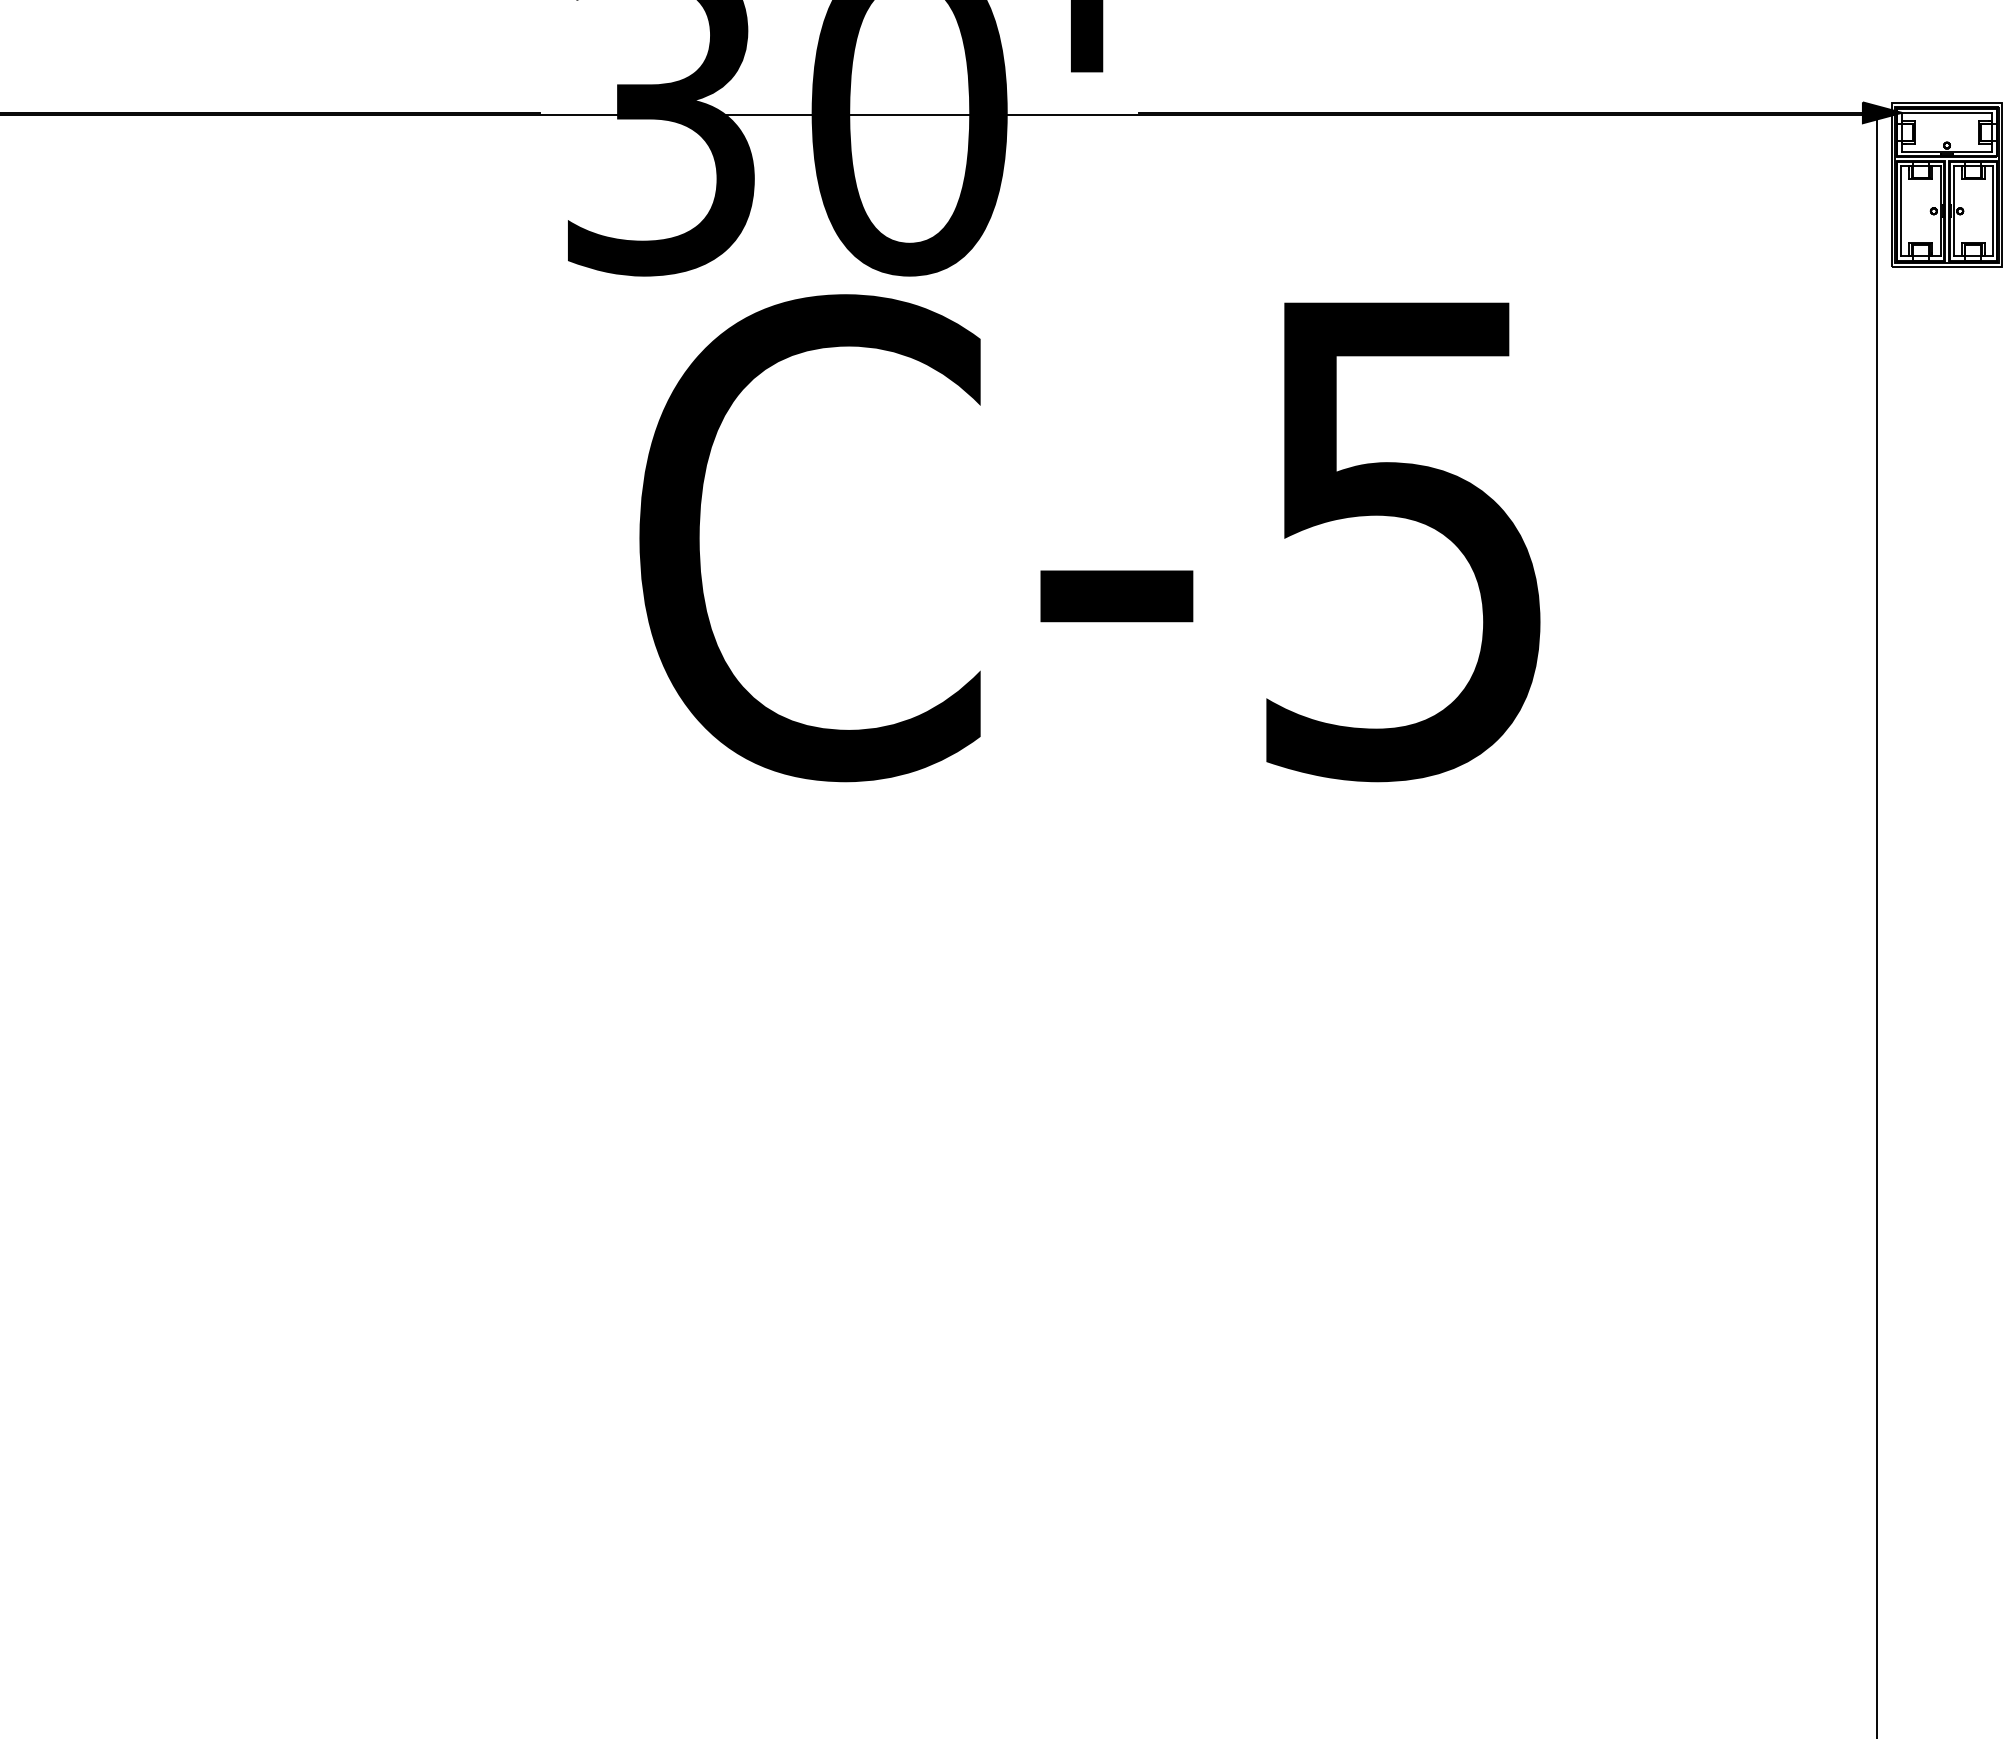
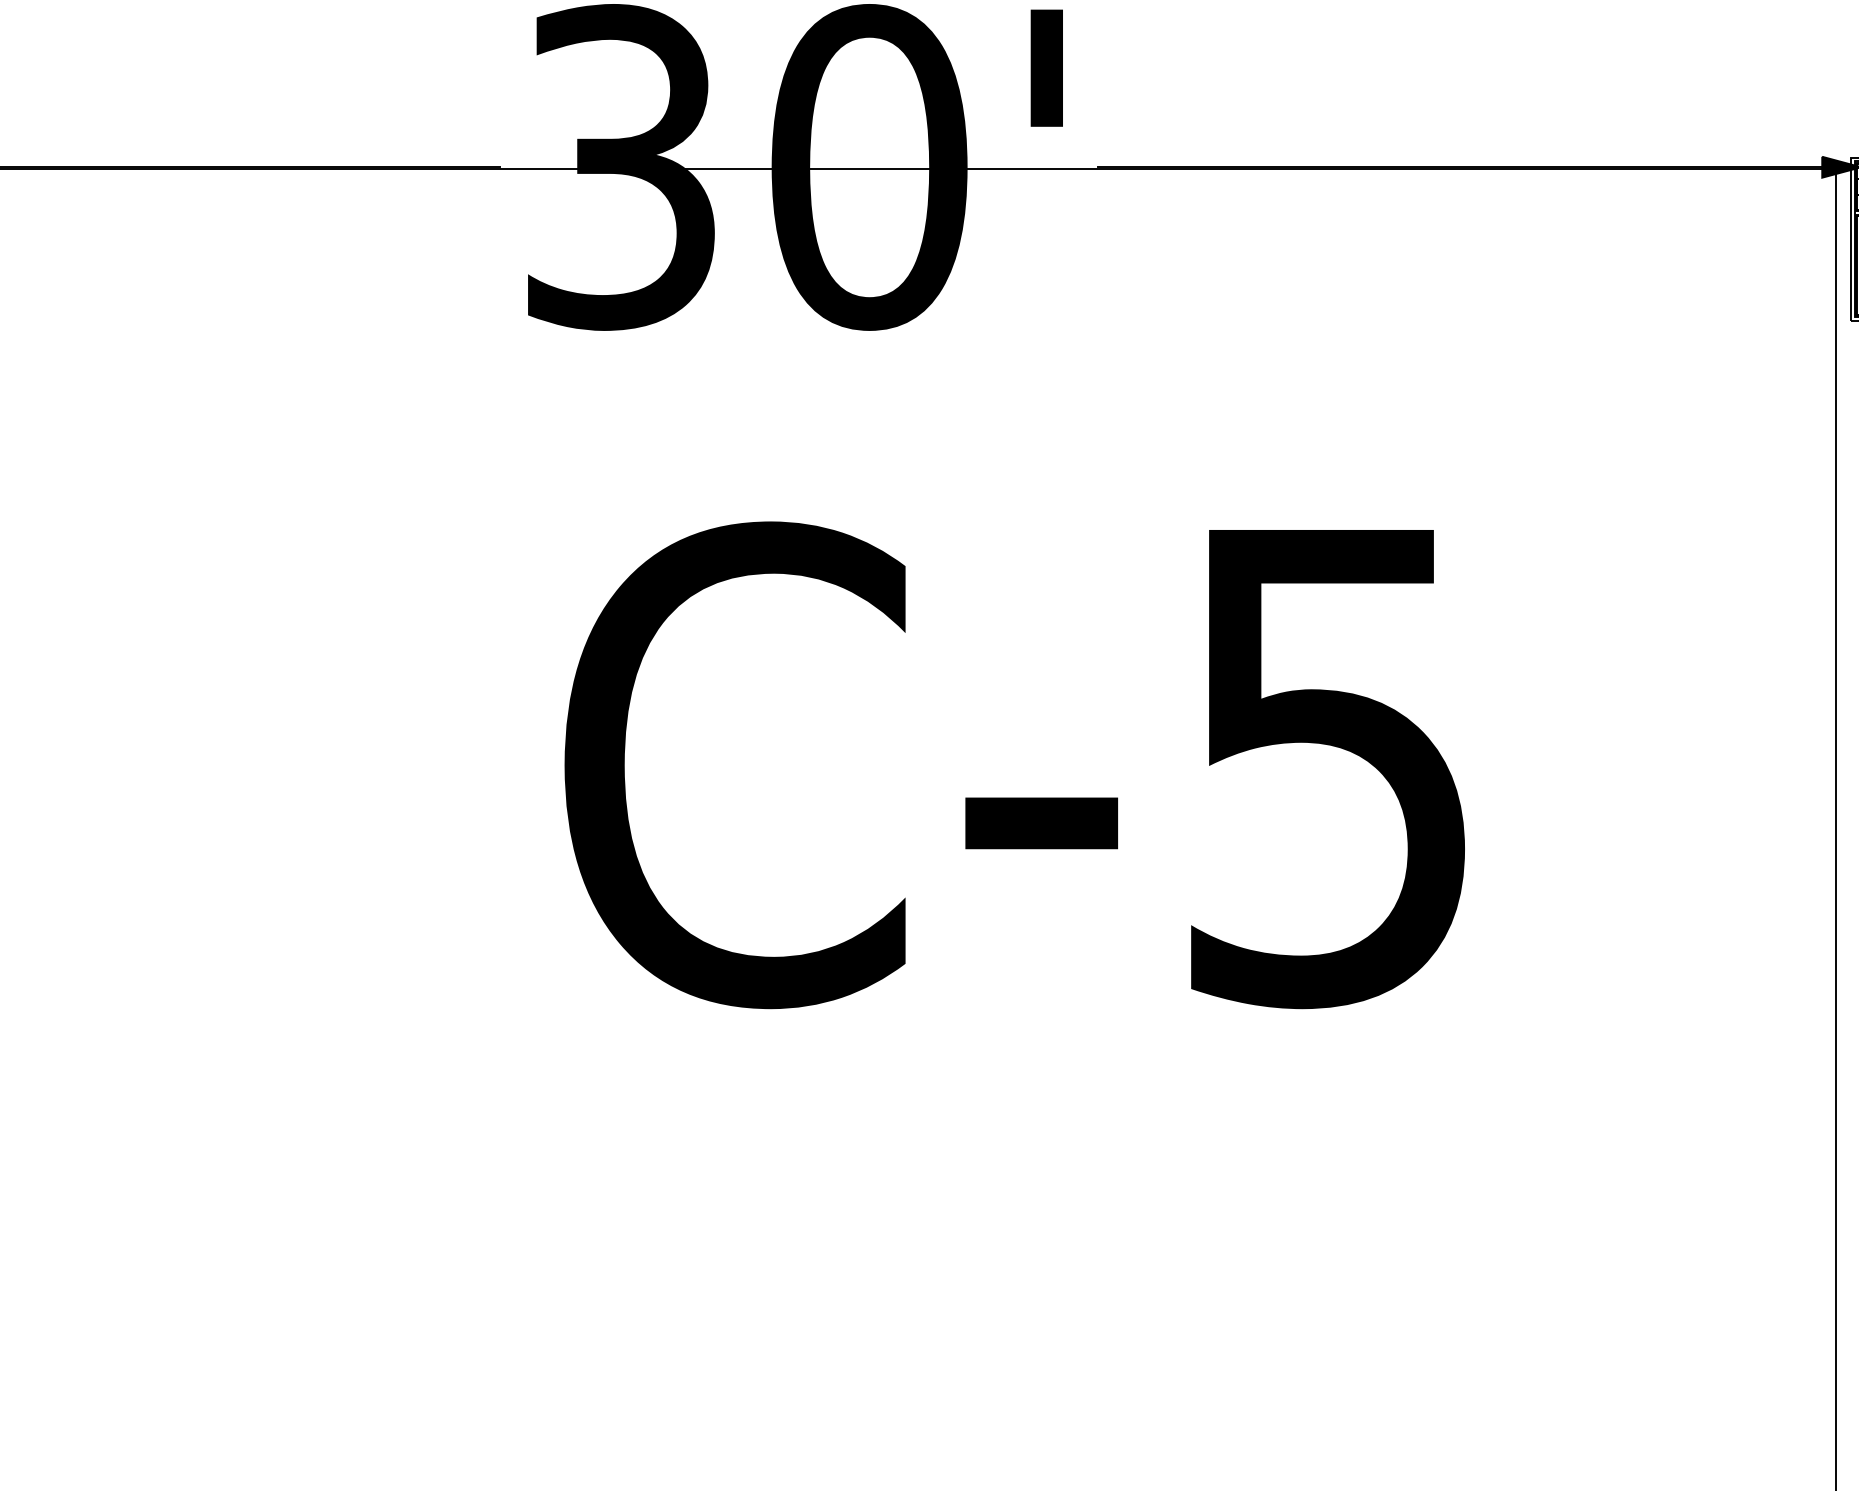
text: (1089, 538) -> (1014, 765), moved

